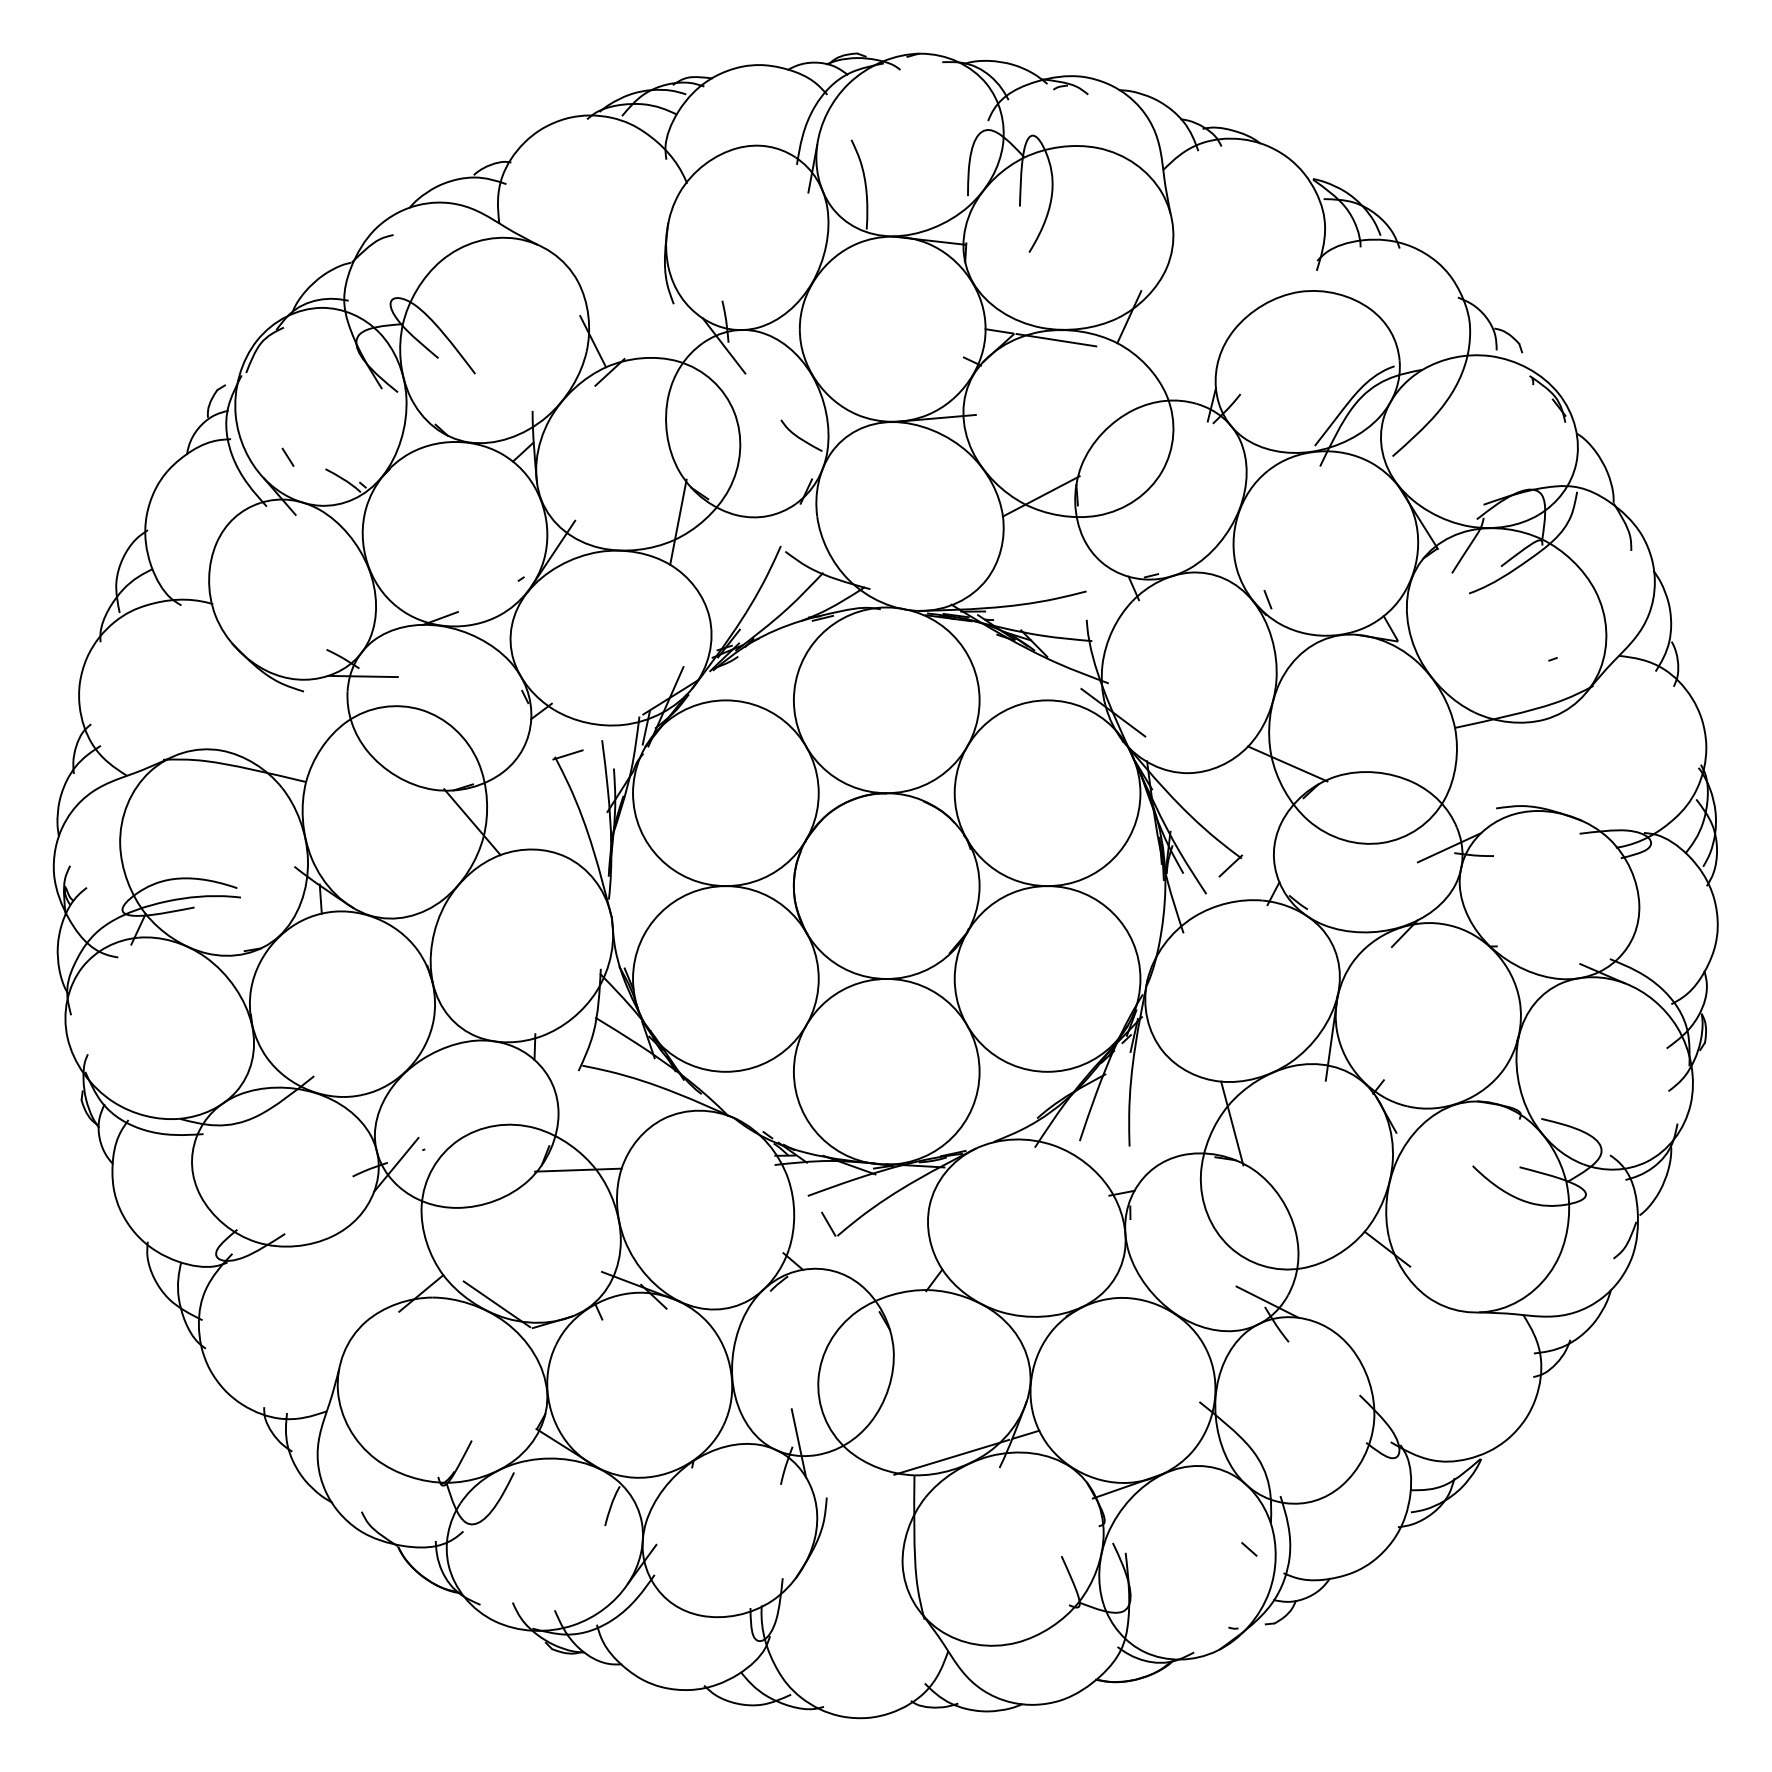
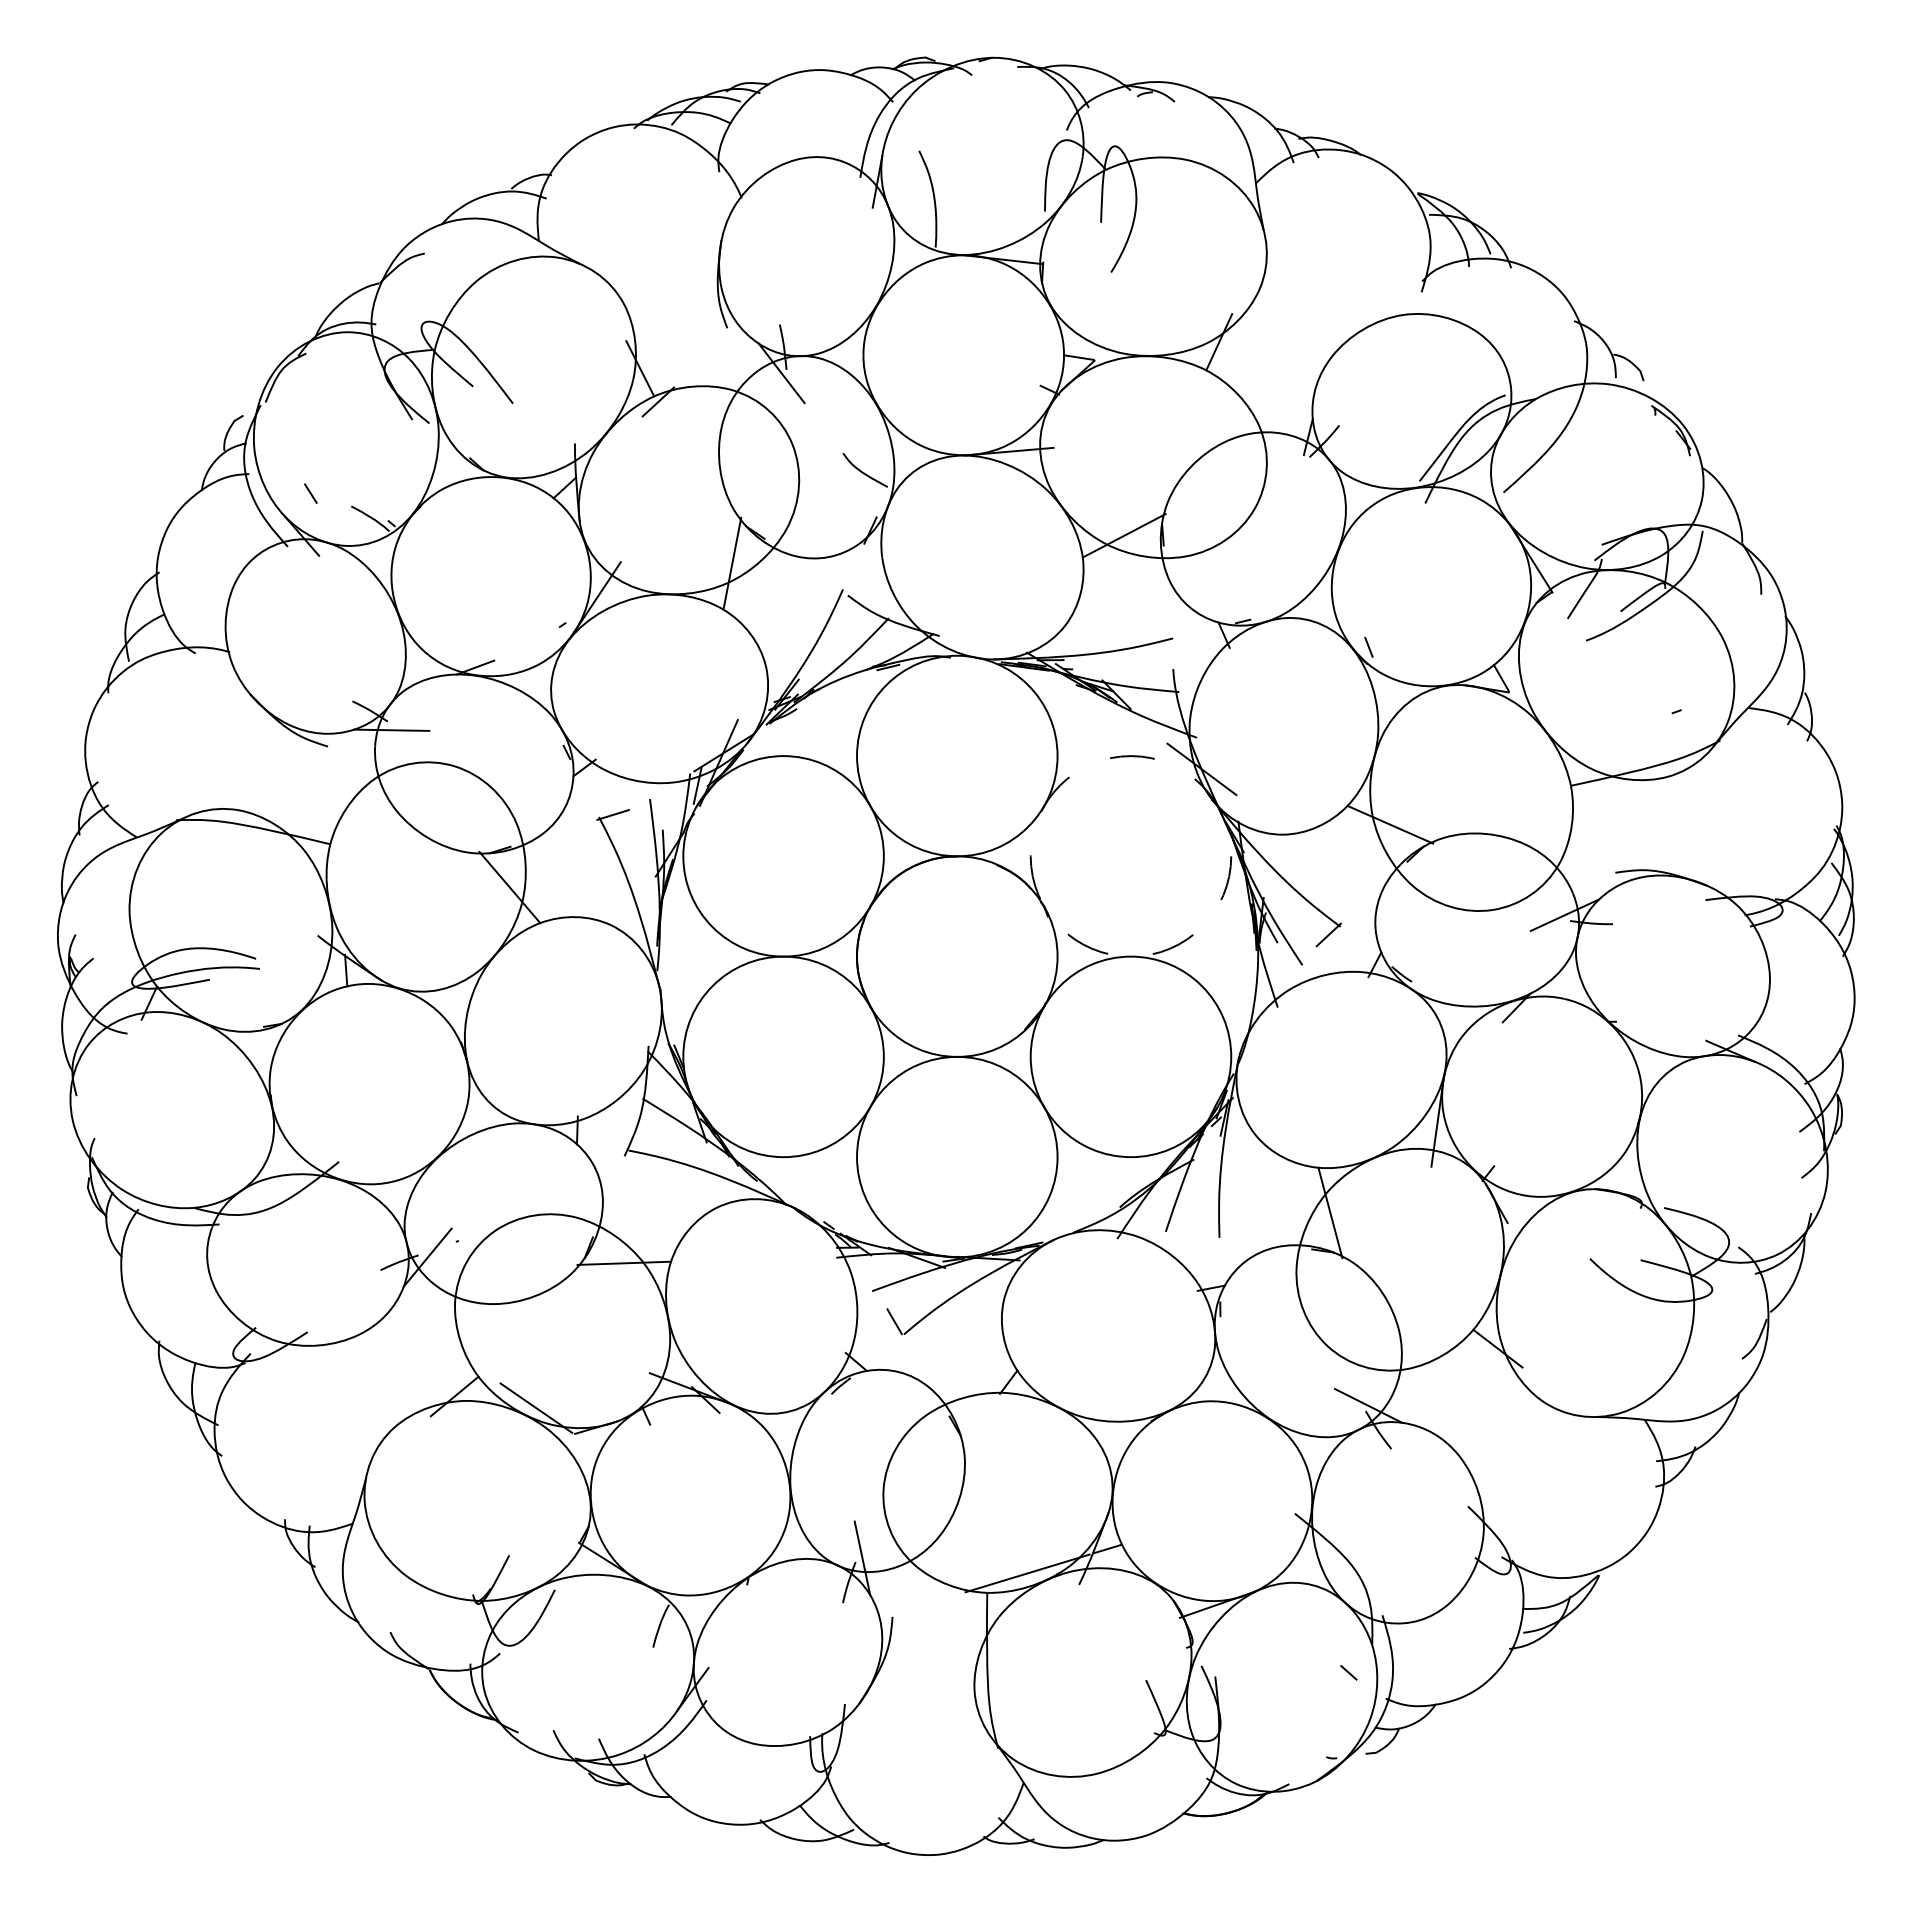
line: (1056, 339) -> (1140, 366), removed
circle: (1047, 793) -> (1130, 856), solid -> dashed

